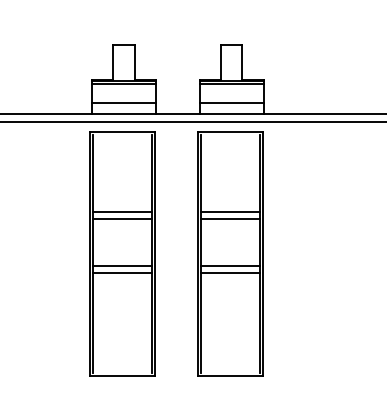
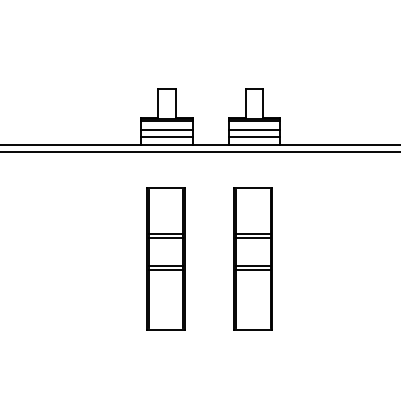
line: (123, 94) -> (166, 129), added
line: (231, 94) -> (254, 129), added
part: (122, 253) -> (165, 258), size x0.71
part: (229, 253) -> (252, 258), size x0.71

